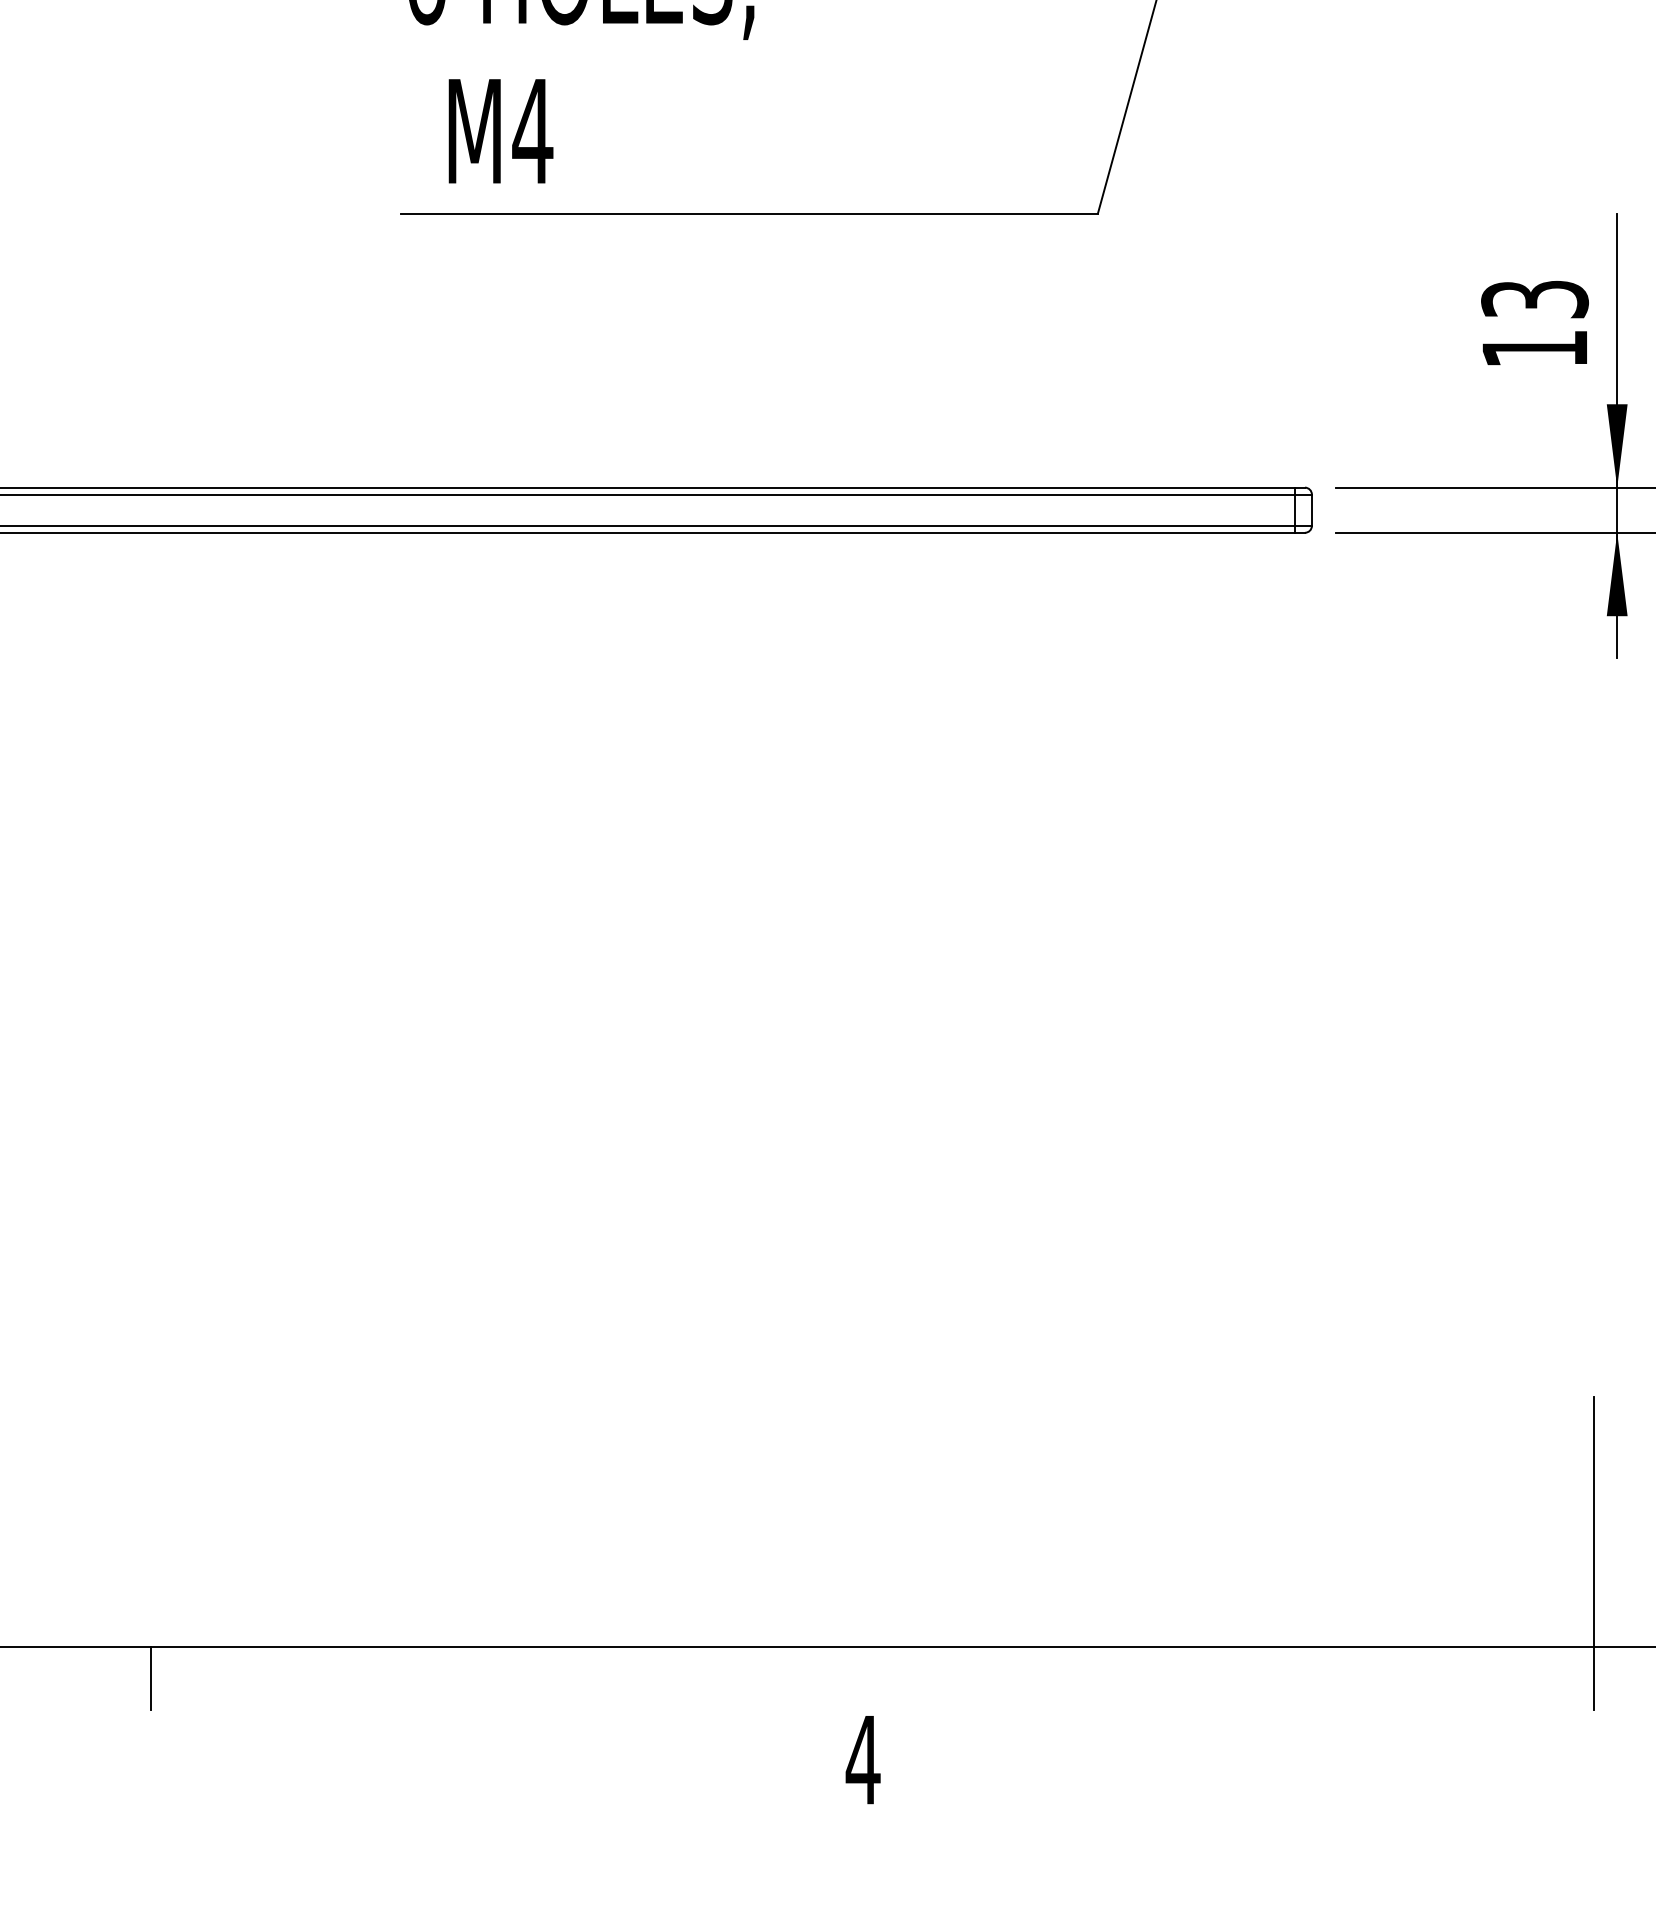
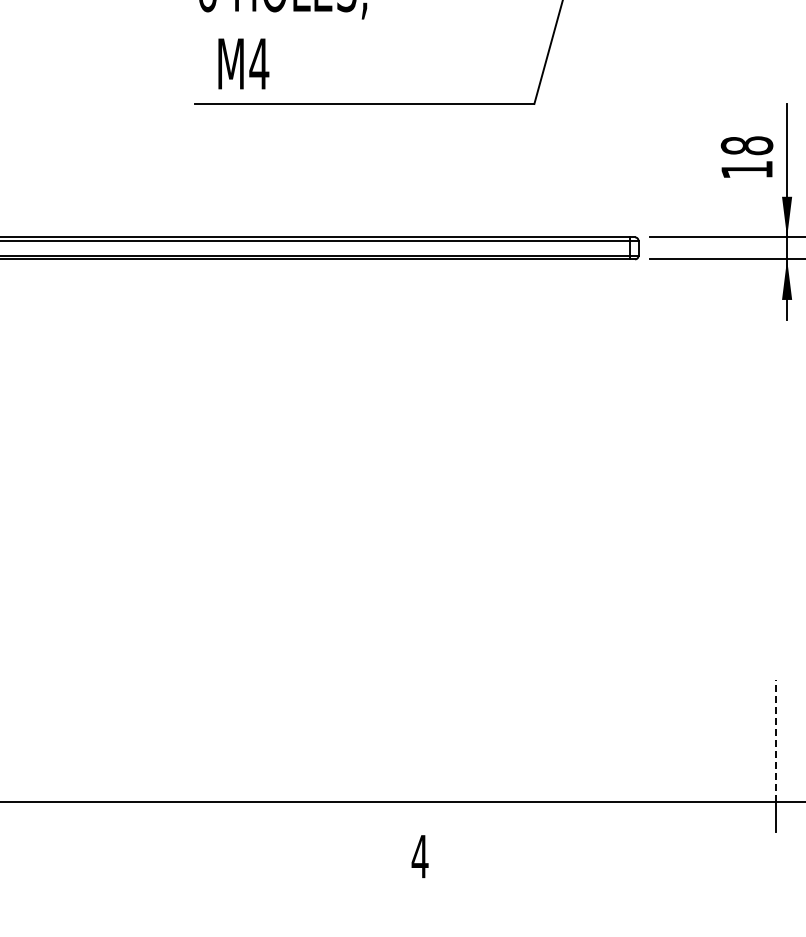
text: (1533, 298) -> (746, 145), 13 -> 18
line: (1593, 1521) -> (775, 740), solid -> dashed
line: (150, 1677) -> (73, 816), removed

